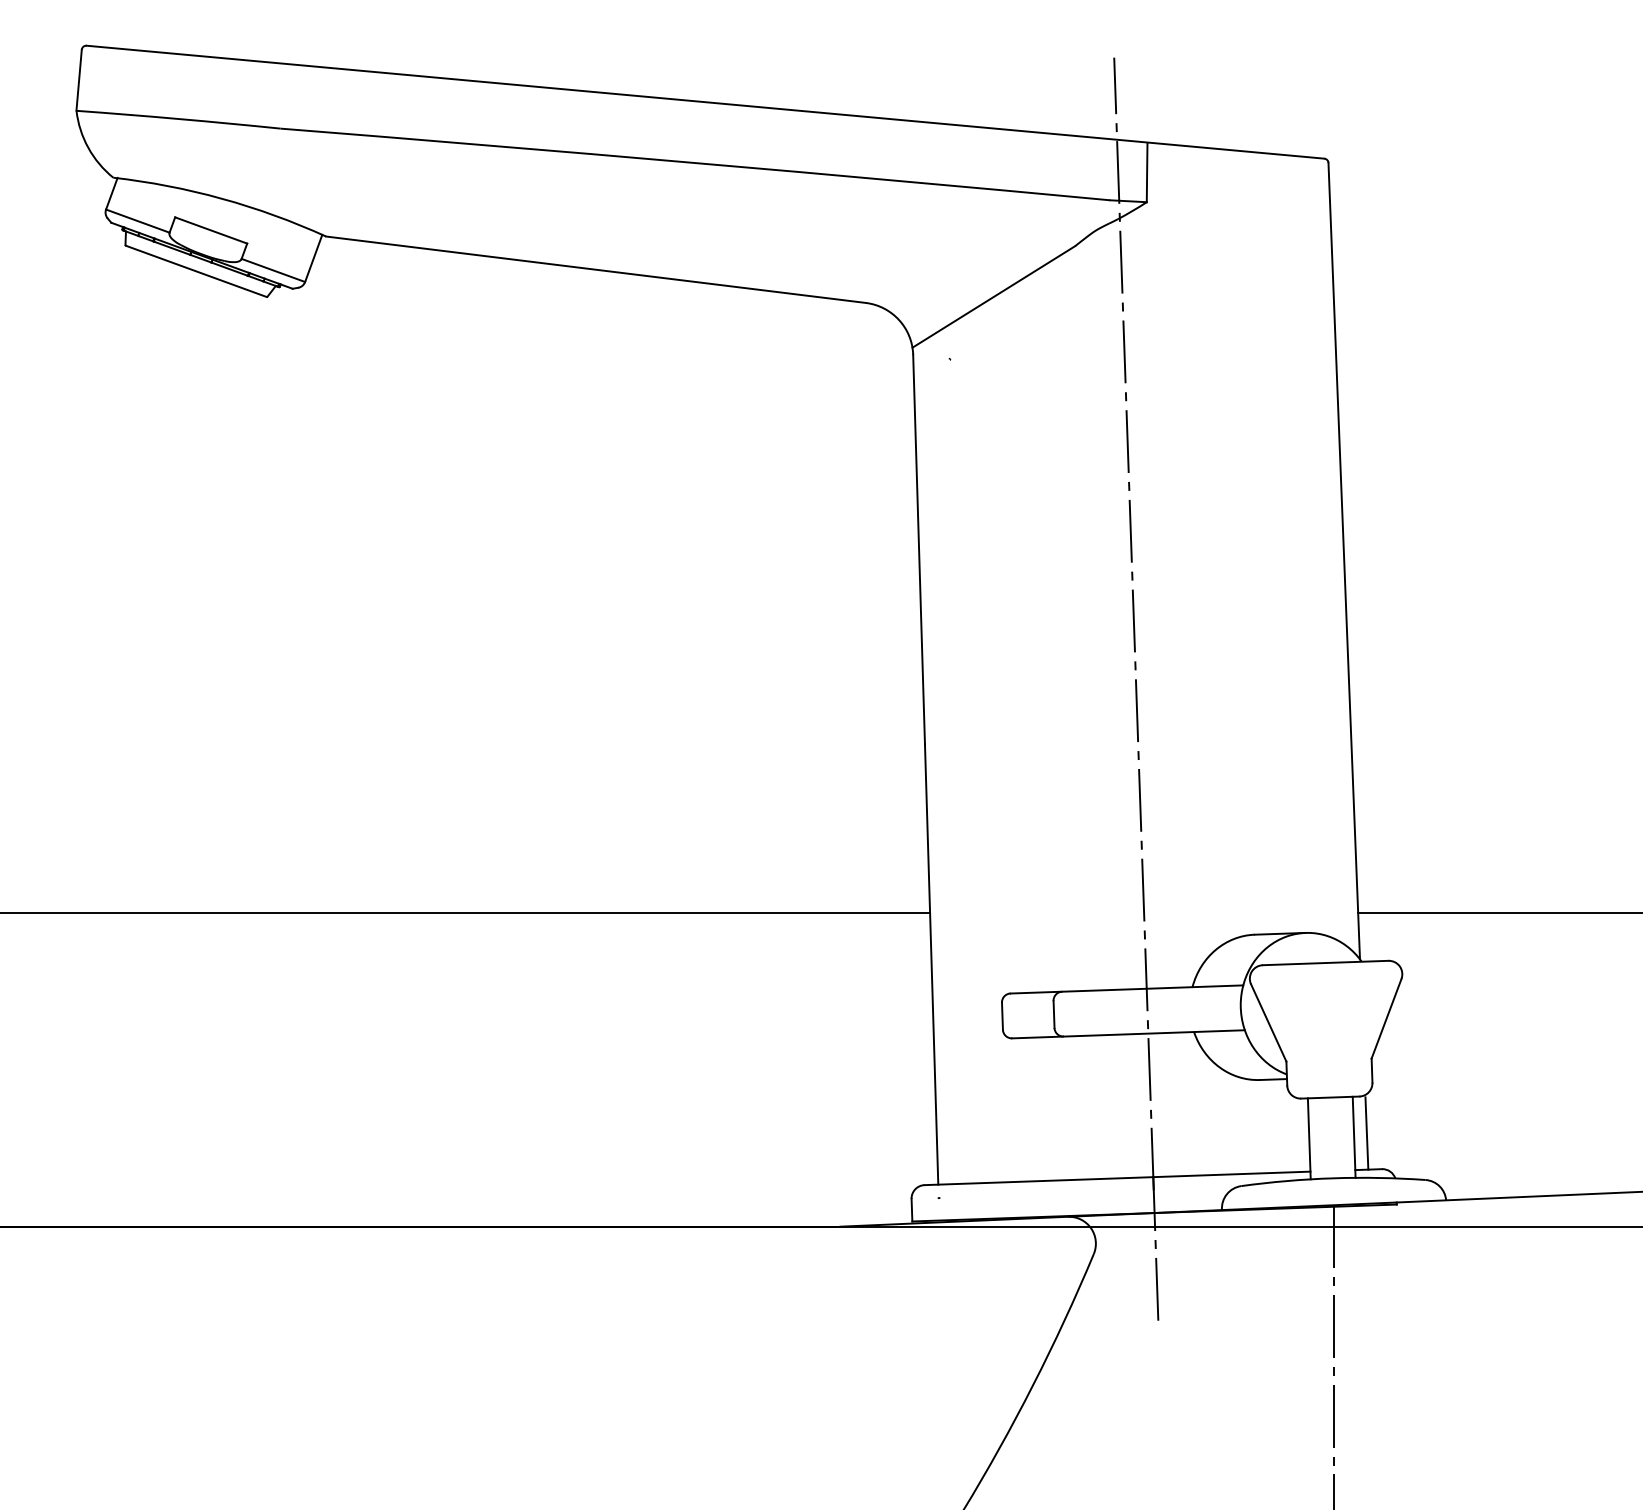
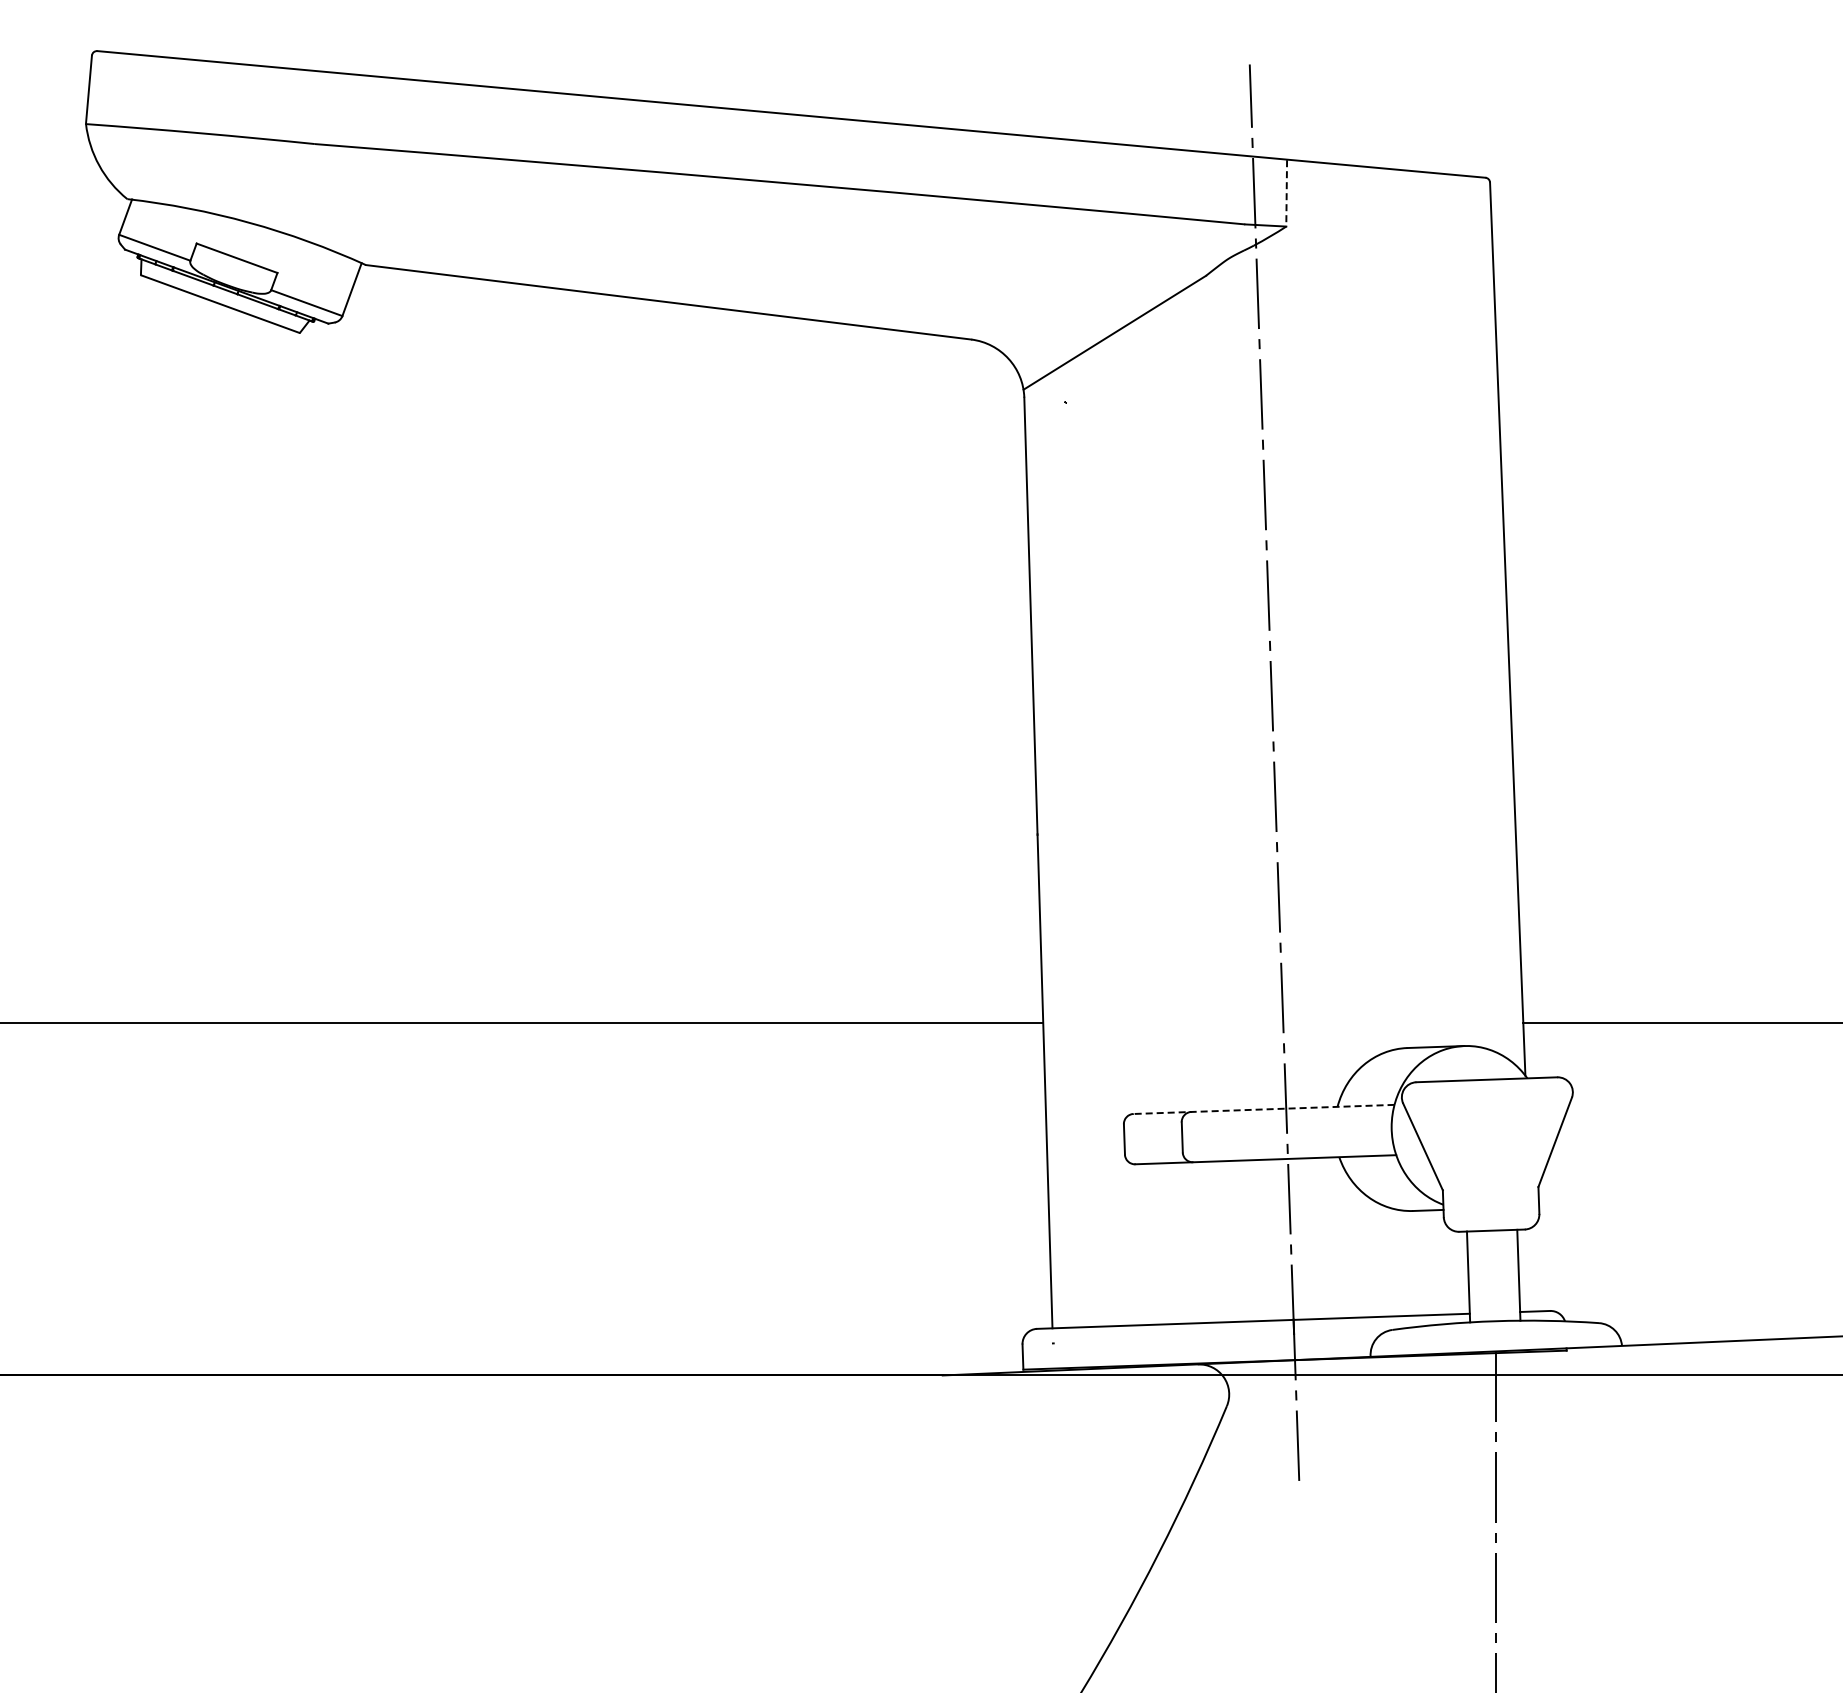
line: (1146, 172) -> (1286, 193), solid -> dashed
line: (1127, 989) -> (1264, 1109), solid -> dashed
line: (1366, 1133) -> (1532, 1270), removed

